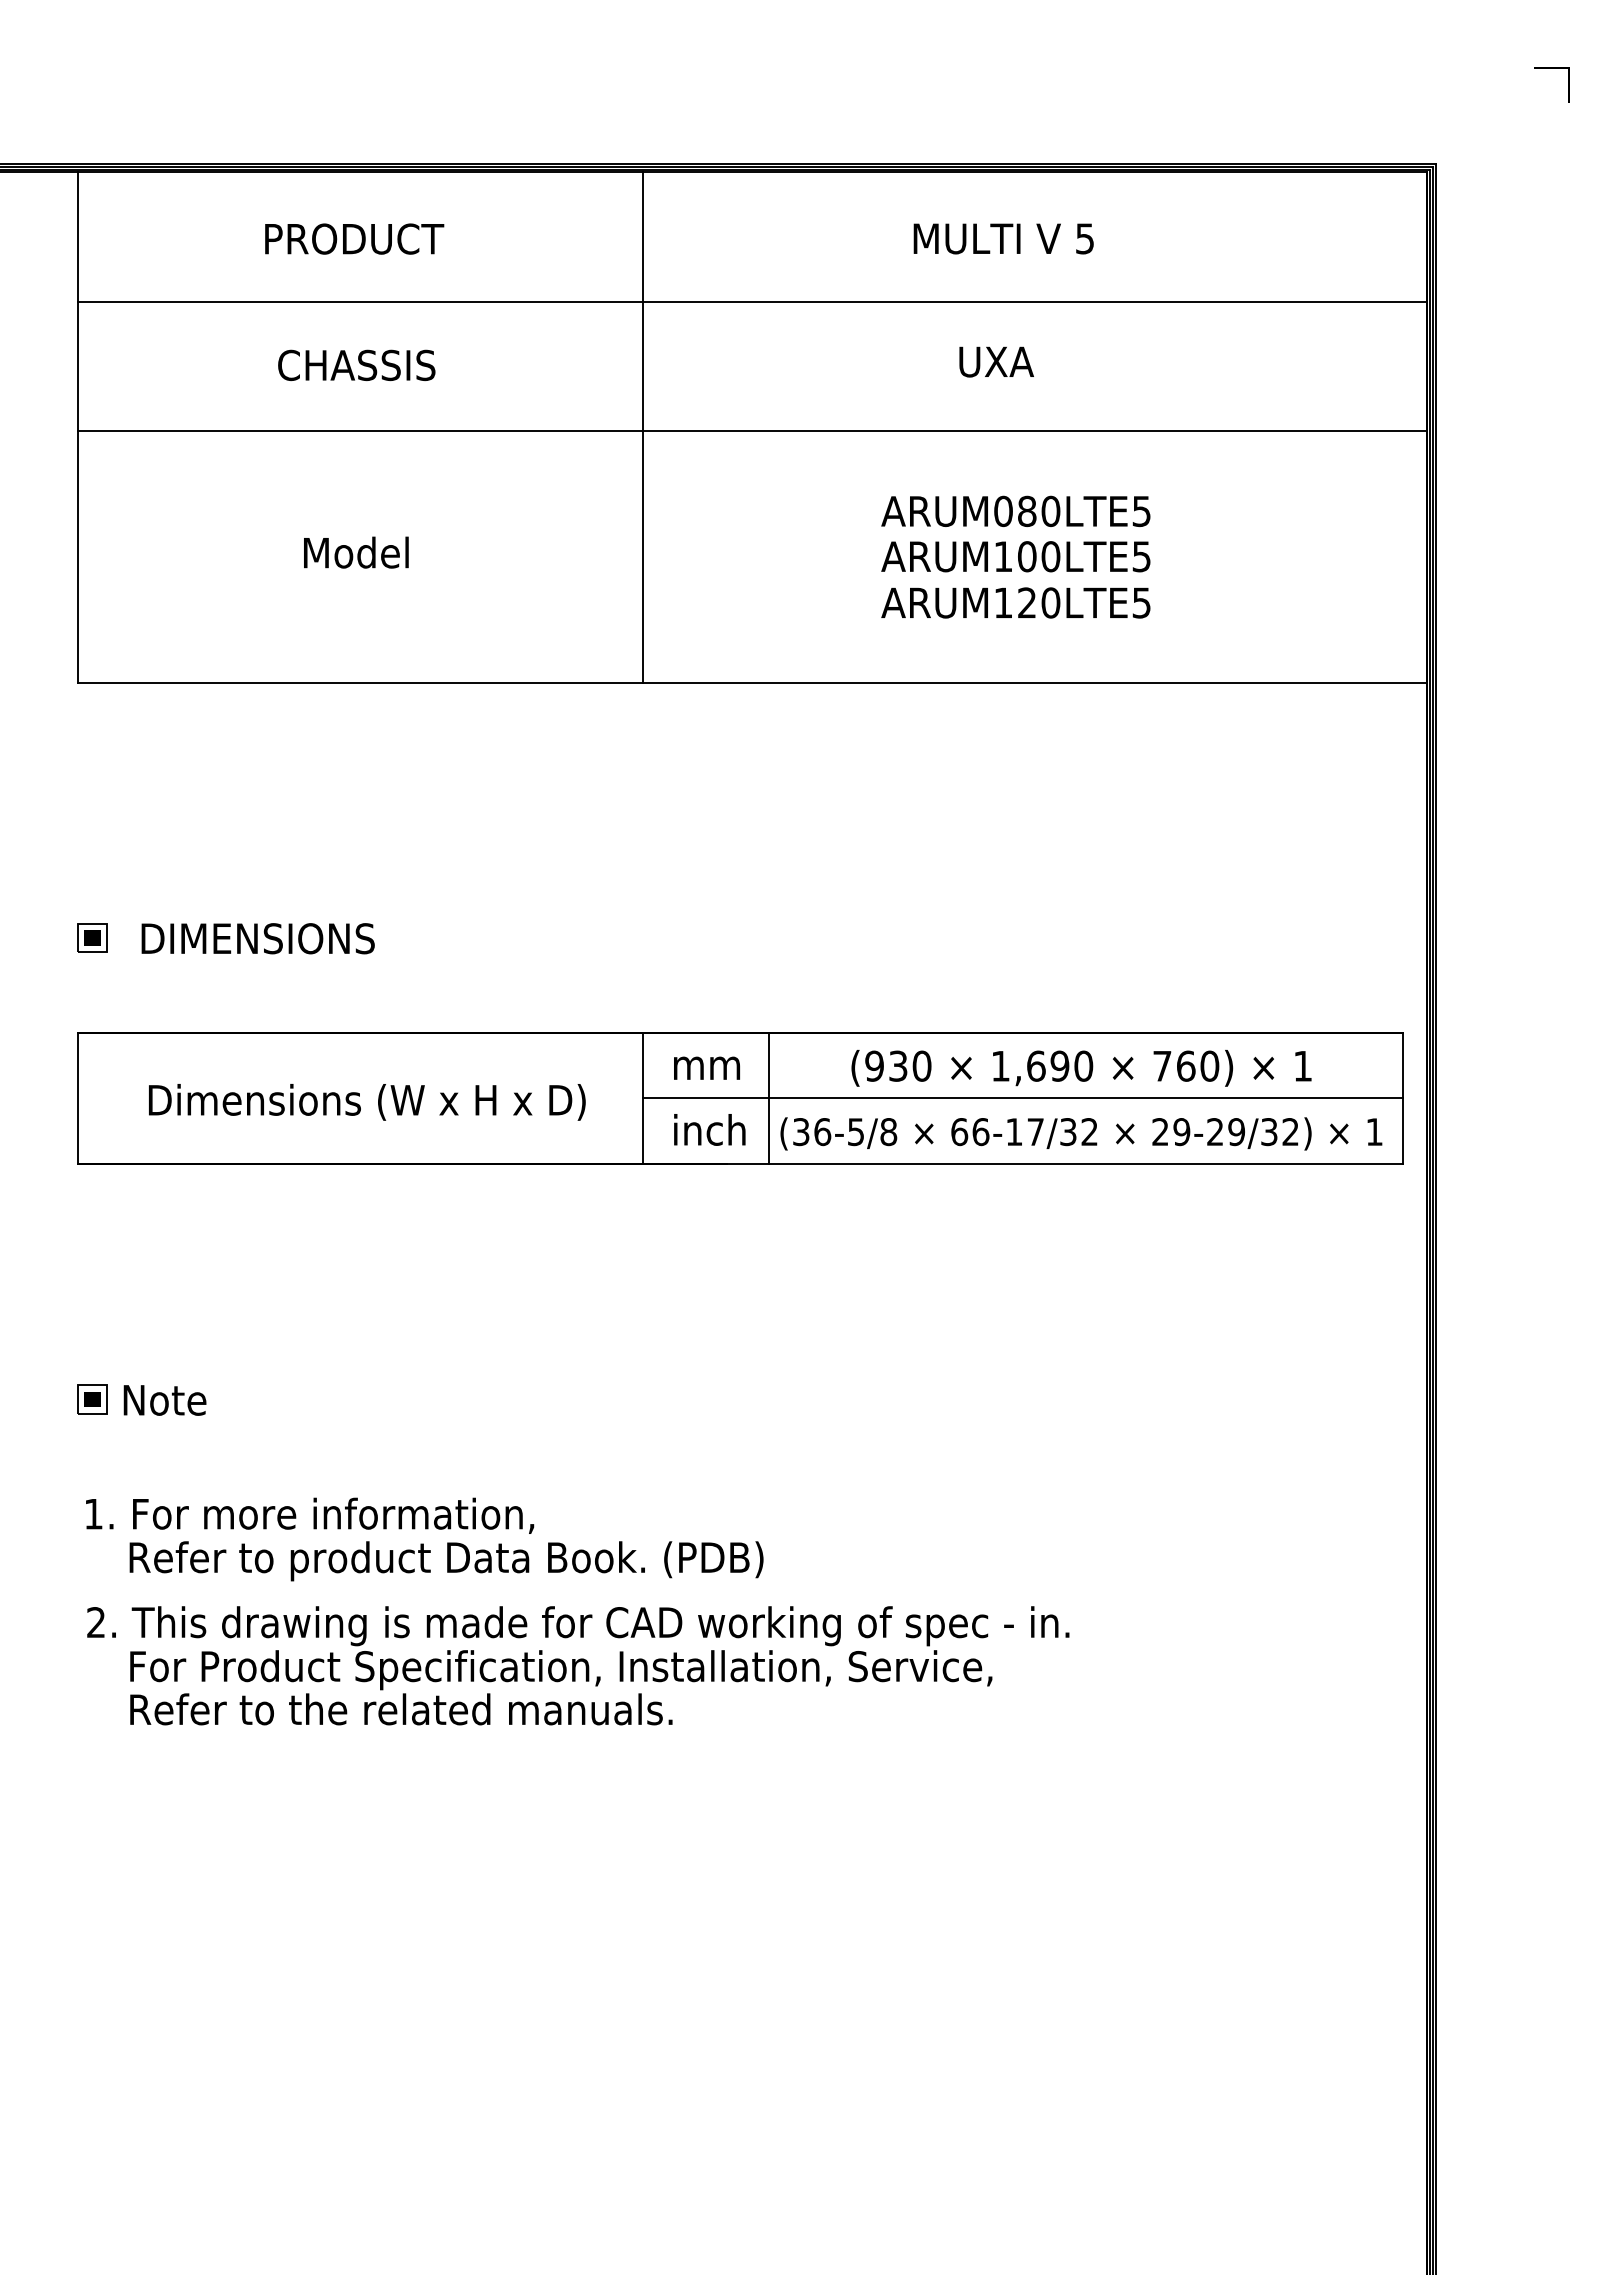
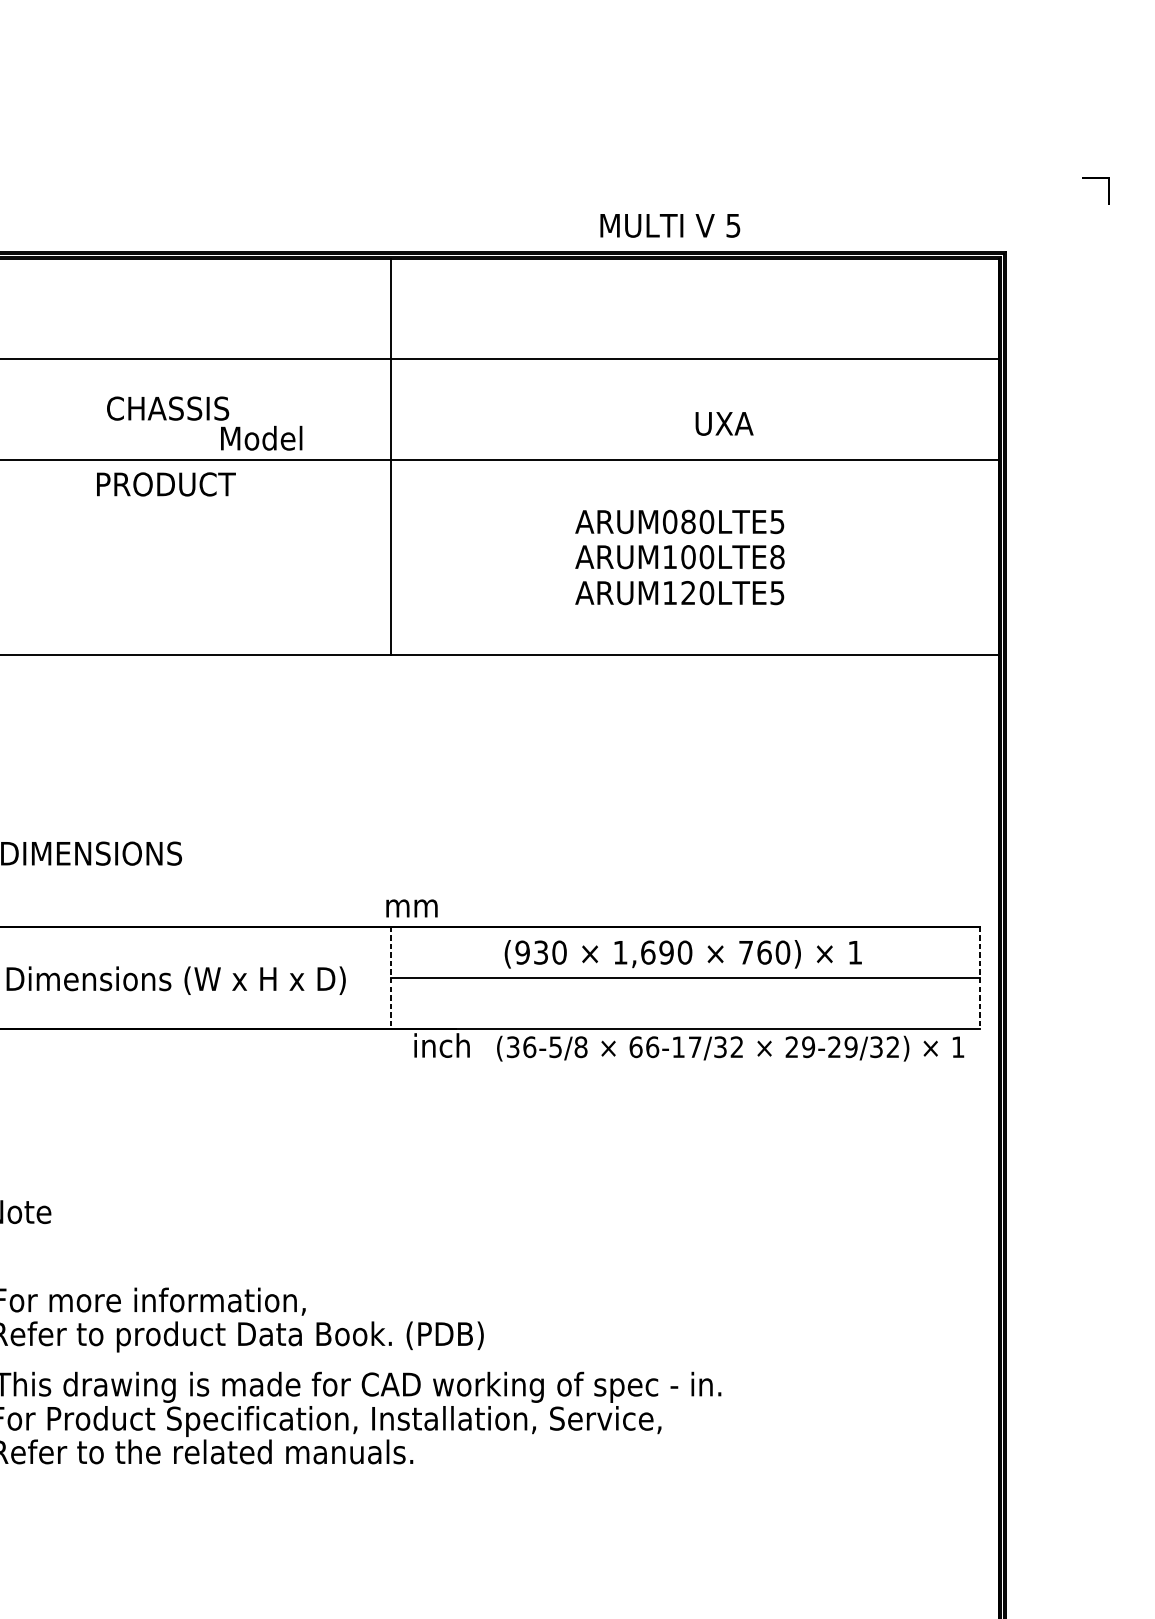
text: (354, 238) -> (166, 483), moved
text: (1003, 238) -> (670, 225), moved
text: (996, 361) -> (724, 423), moved
text: (356, 552) -> (261, 438), moved
text: (1141, 556) -> (777, 556), ARUM100LTE5 -> ARUM100LTE8
text: (706, 1067) -> (411, 907), moved
text: (1081, 1068) -> (683, 954), moved
line: (643, 1098) -> (390, 977), solid -> dashed
line: (768, 1098) -> (487, 977), removed
line: (1402, 1098) -> (979, 977), solid -> dashed
text: (709, 1129) -> (441, 1045), moved
text: (1081, 1133) -> (730, 1048), moved

